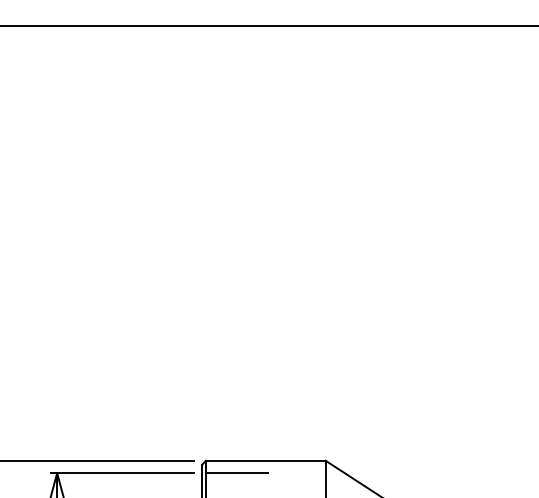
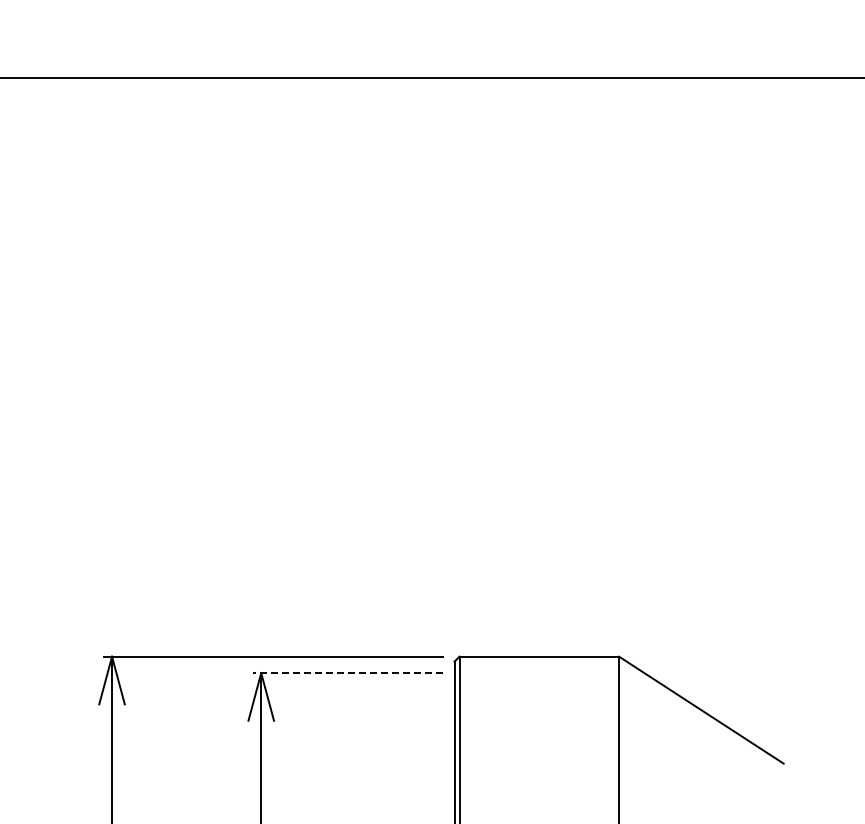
line: (121, 473) -> (347, 673), solid -> dashed
line: (236, 473) -> (500, 673), removed

